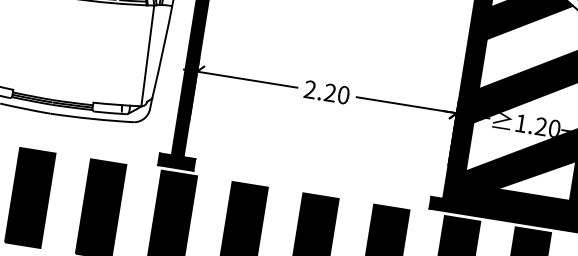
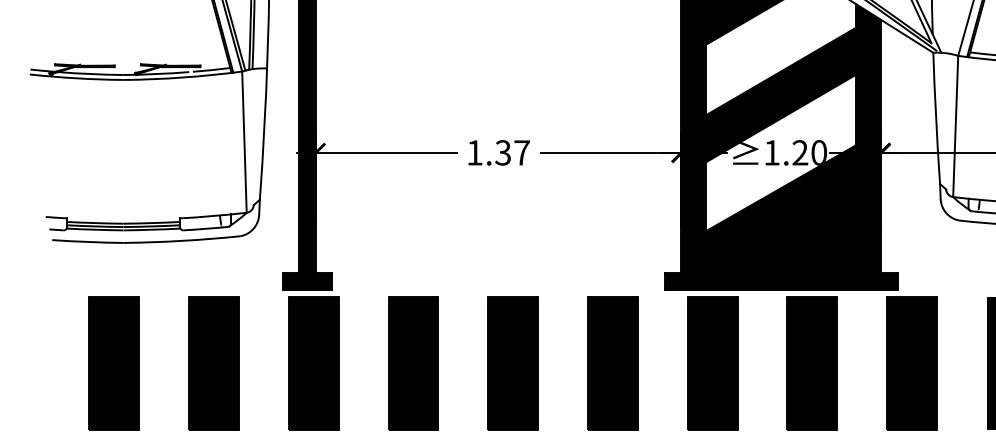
text: (326, 92) -> (498, 152), 2.20 -> 1.37

